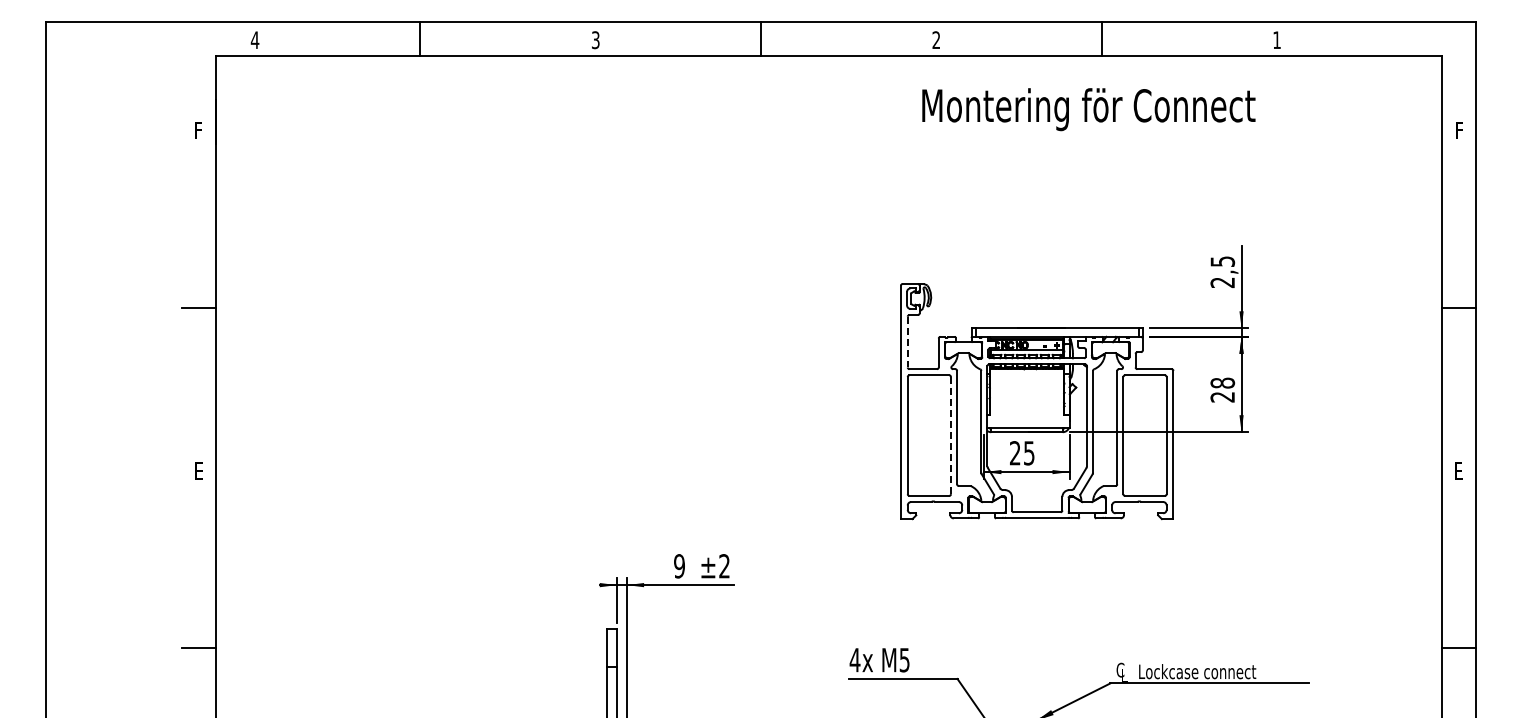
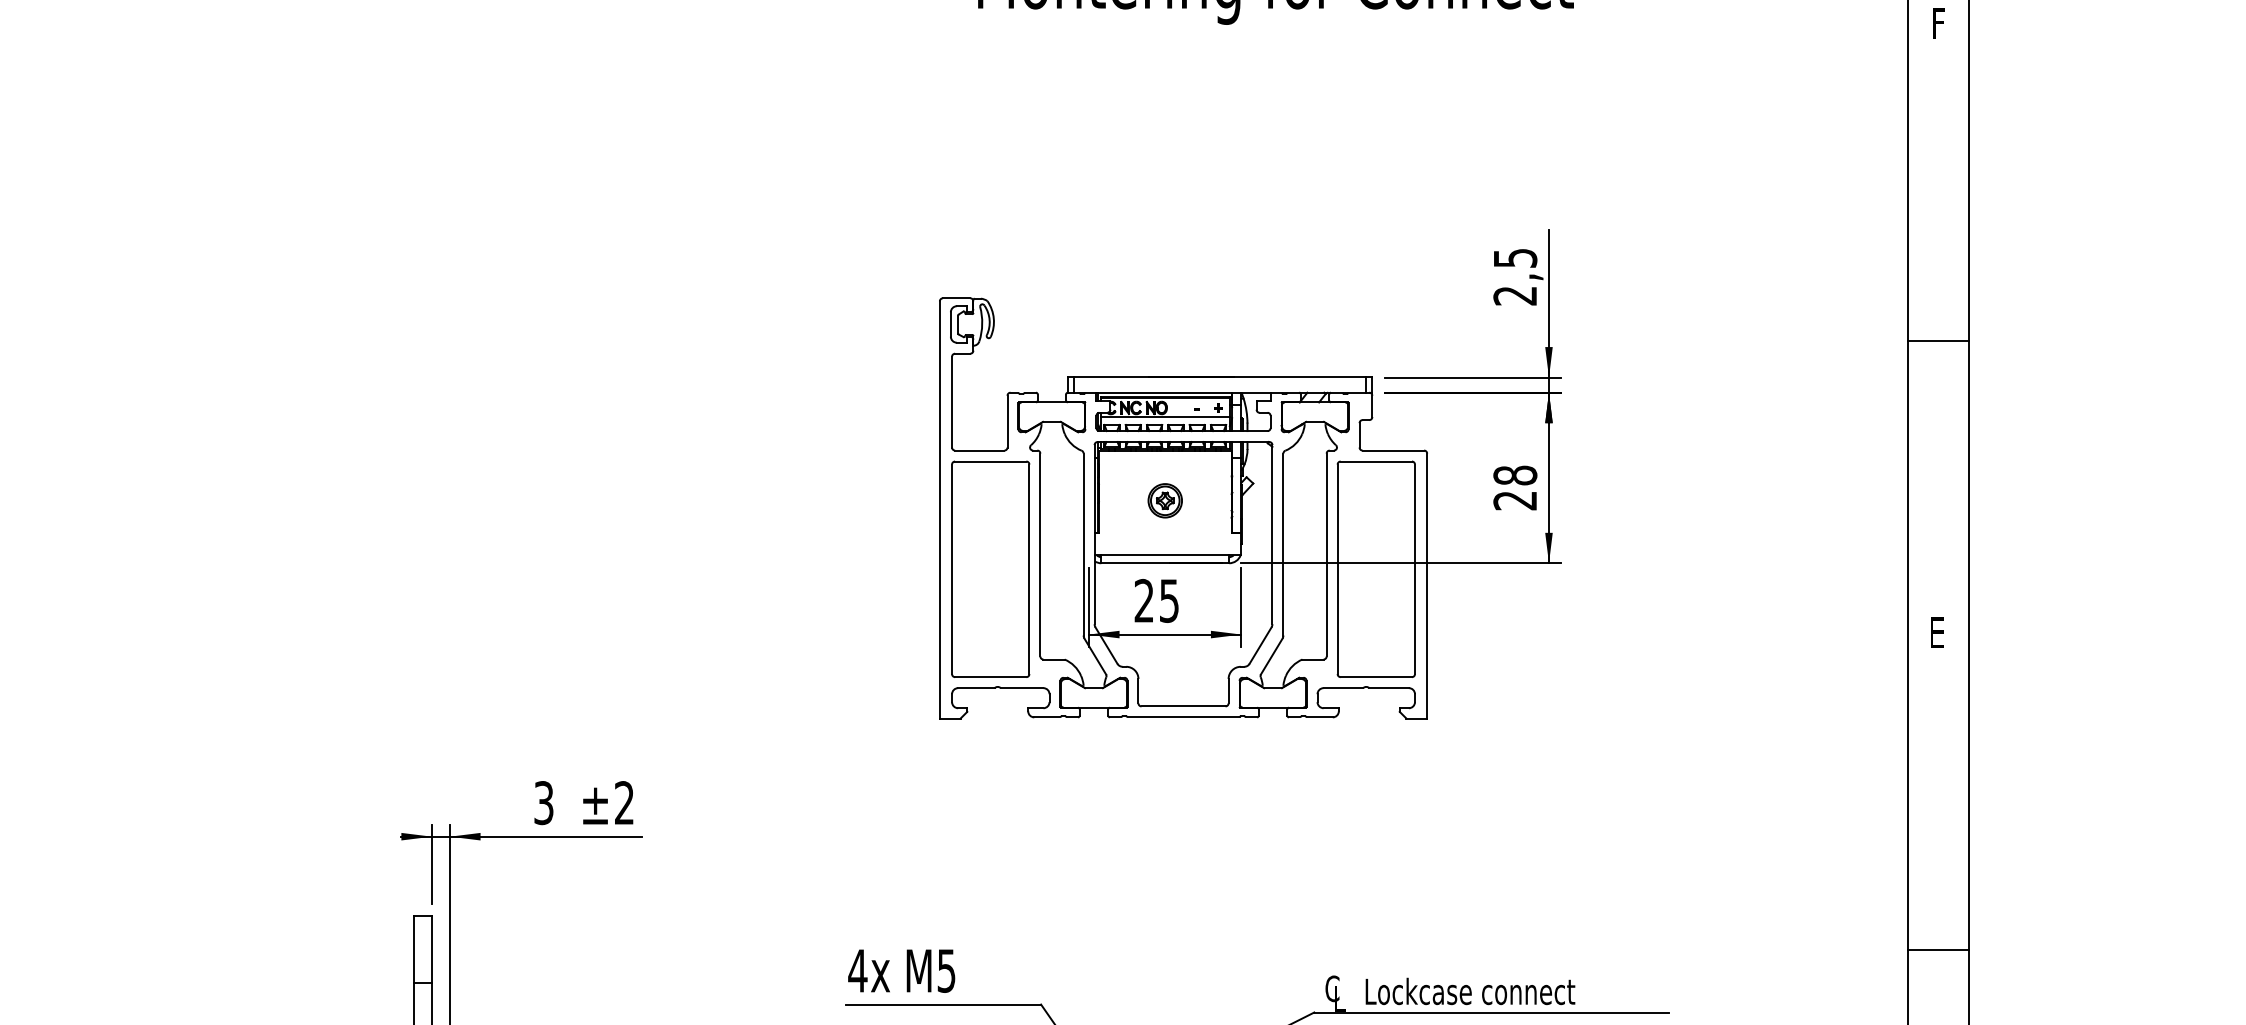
line: (907, 342) -> (951, 402), dashed -> solid
part: (1026, 397) -> (1164, 501), added
line: (951, 435) -> (1030, 569), dashed -> solid
text: (679, 566) -> (543, 803), 9 -> 3

